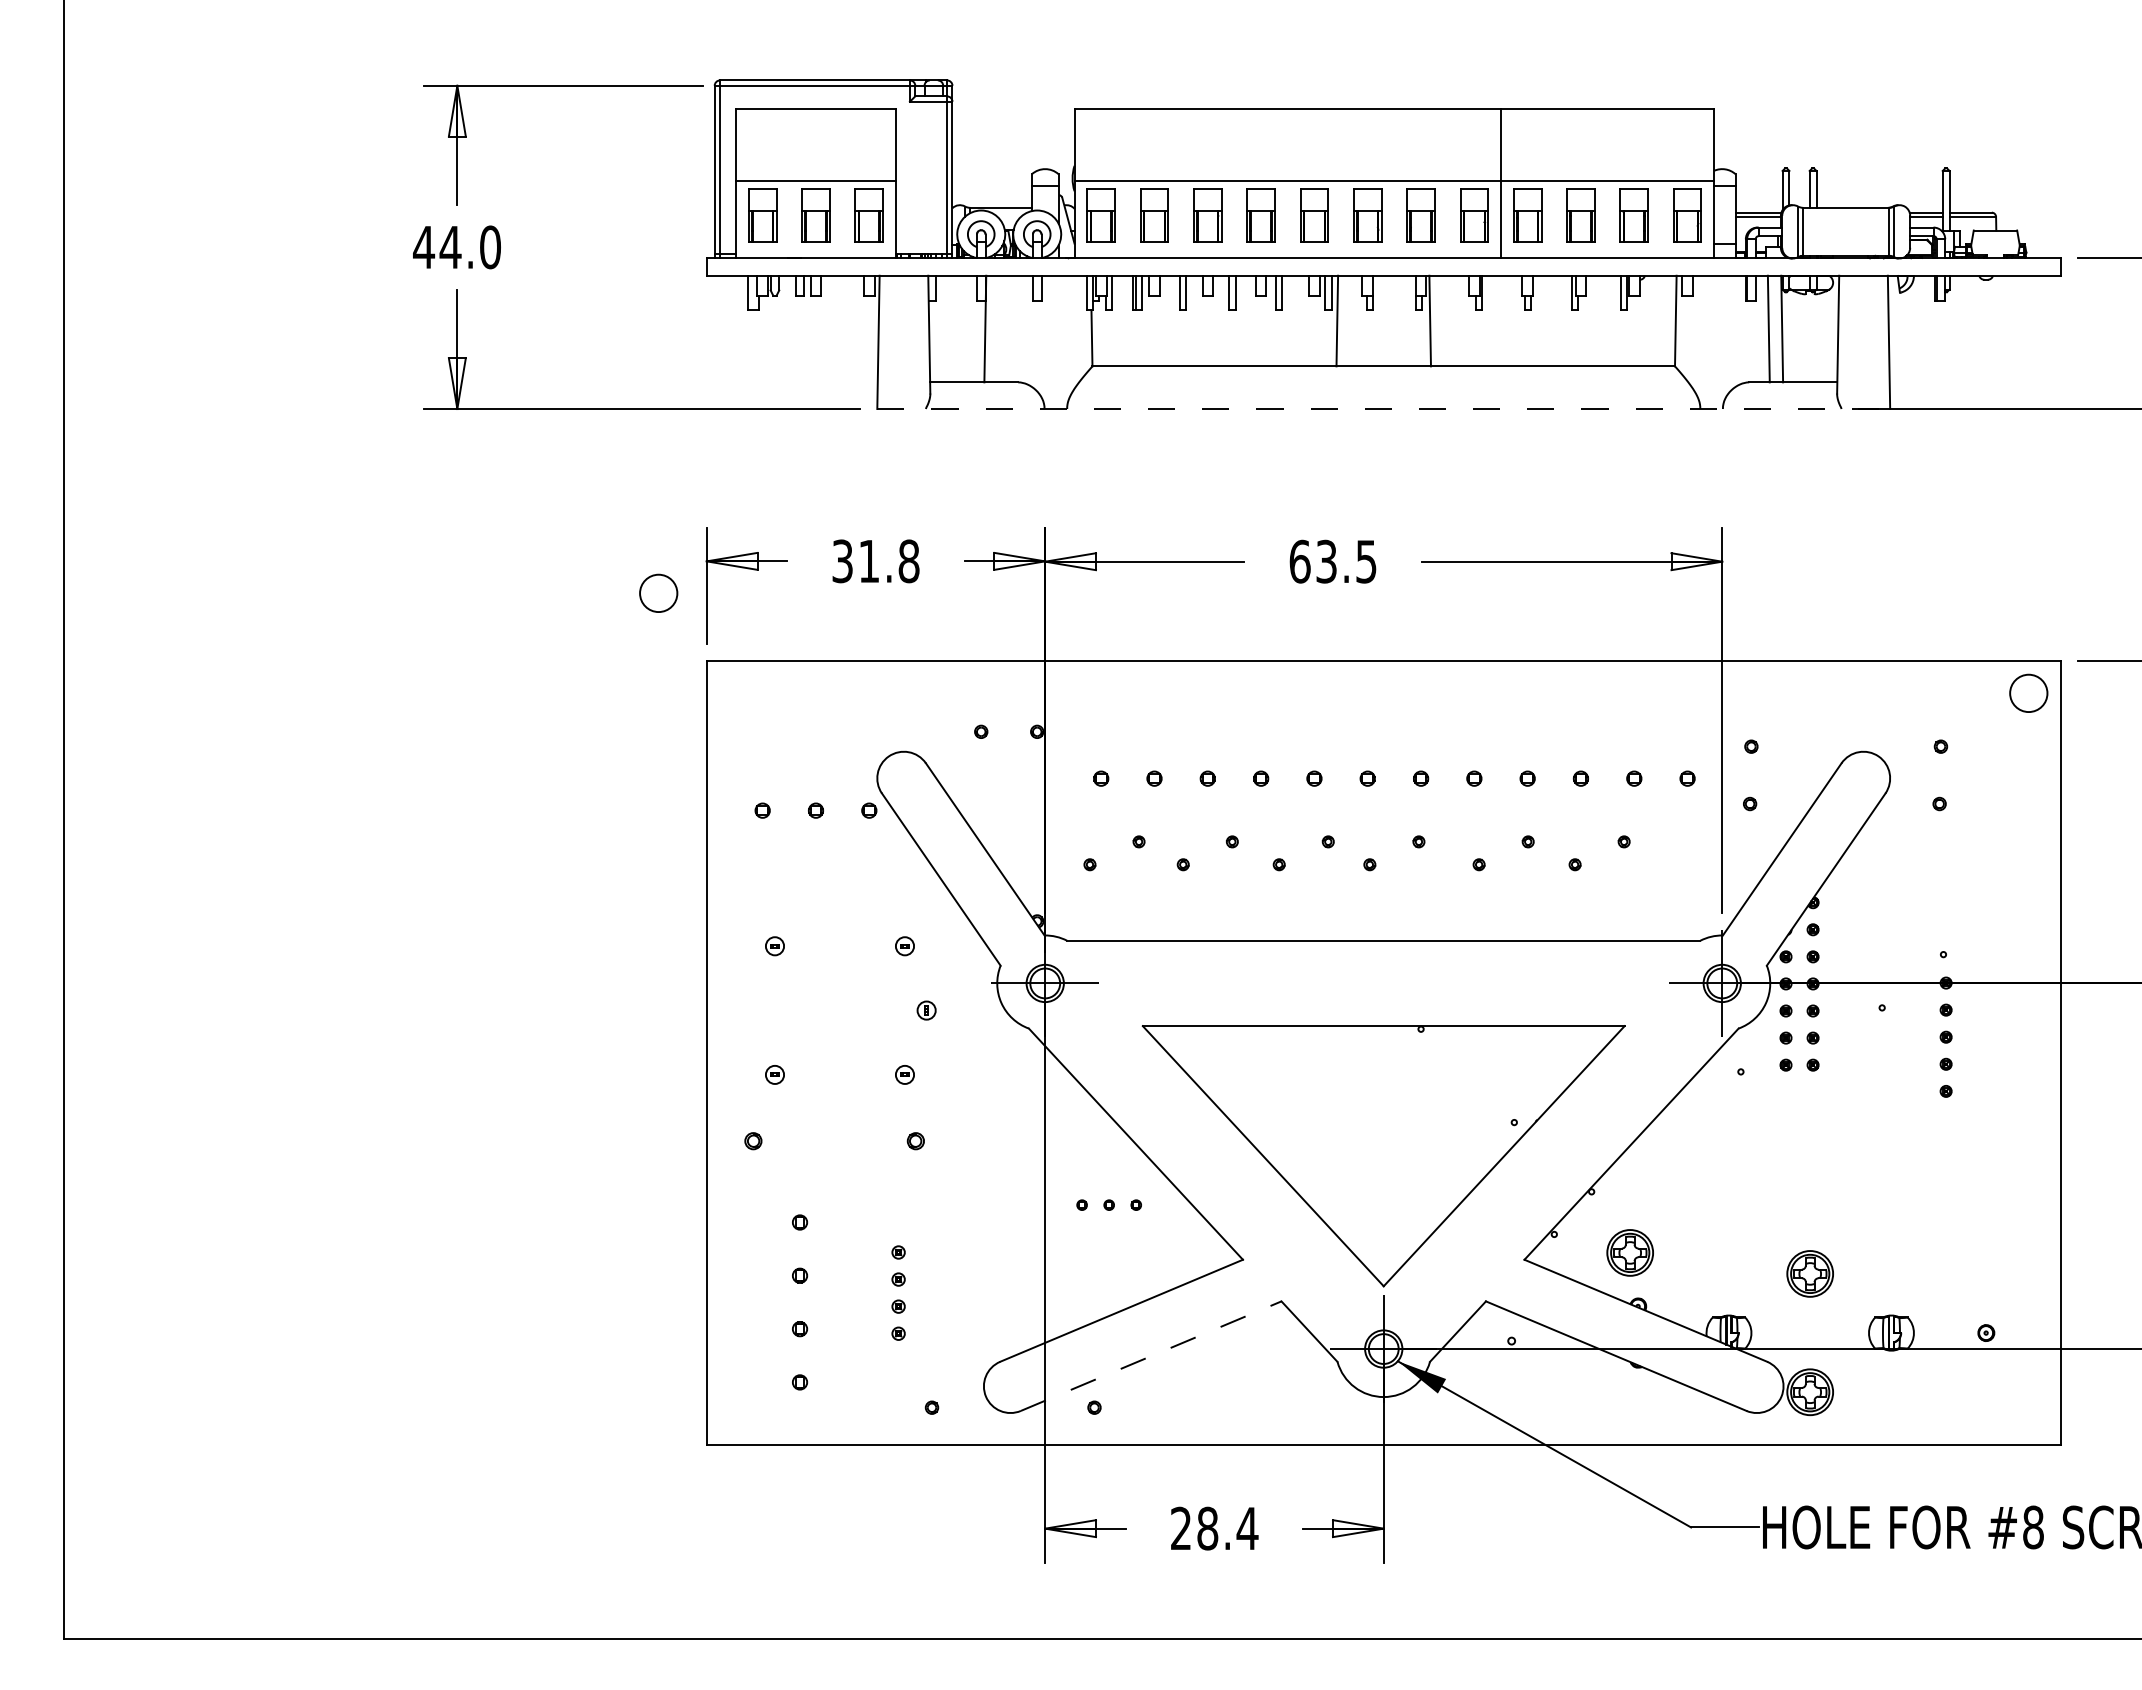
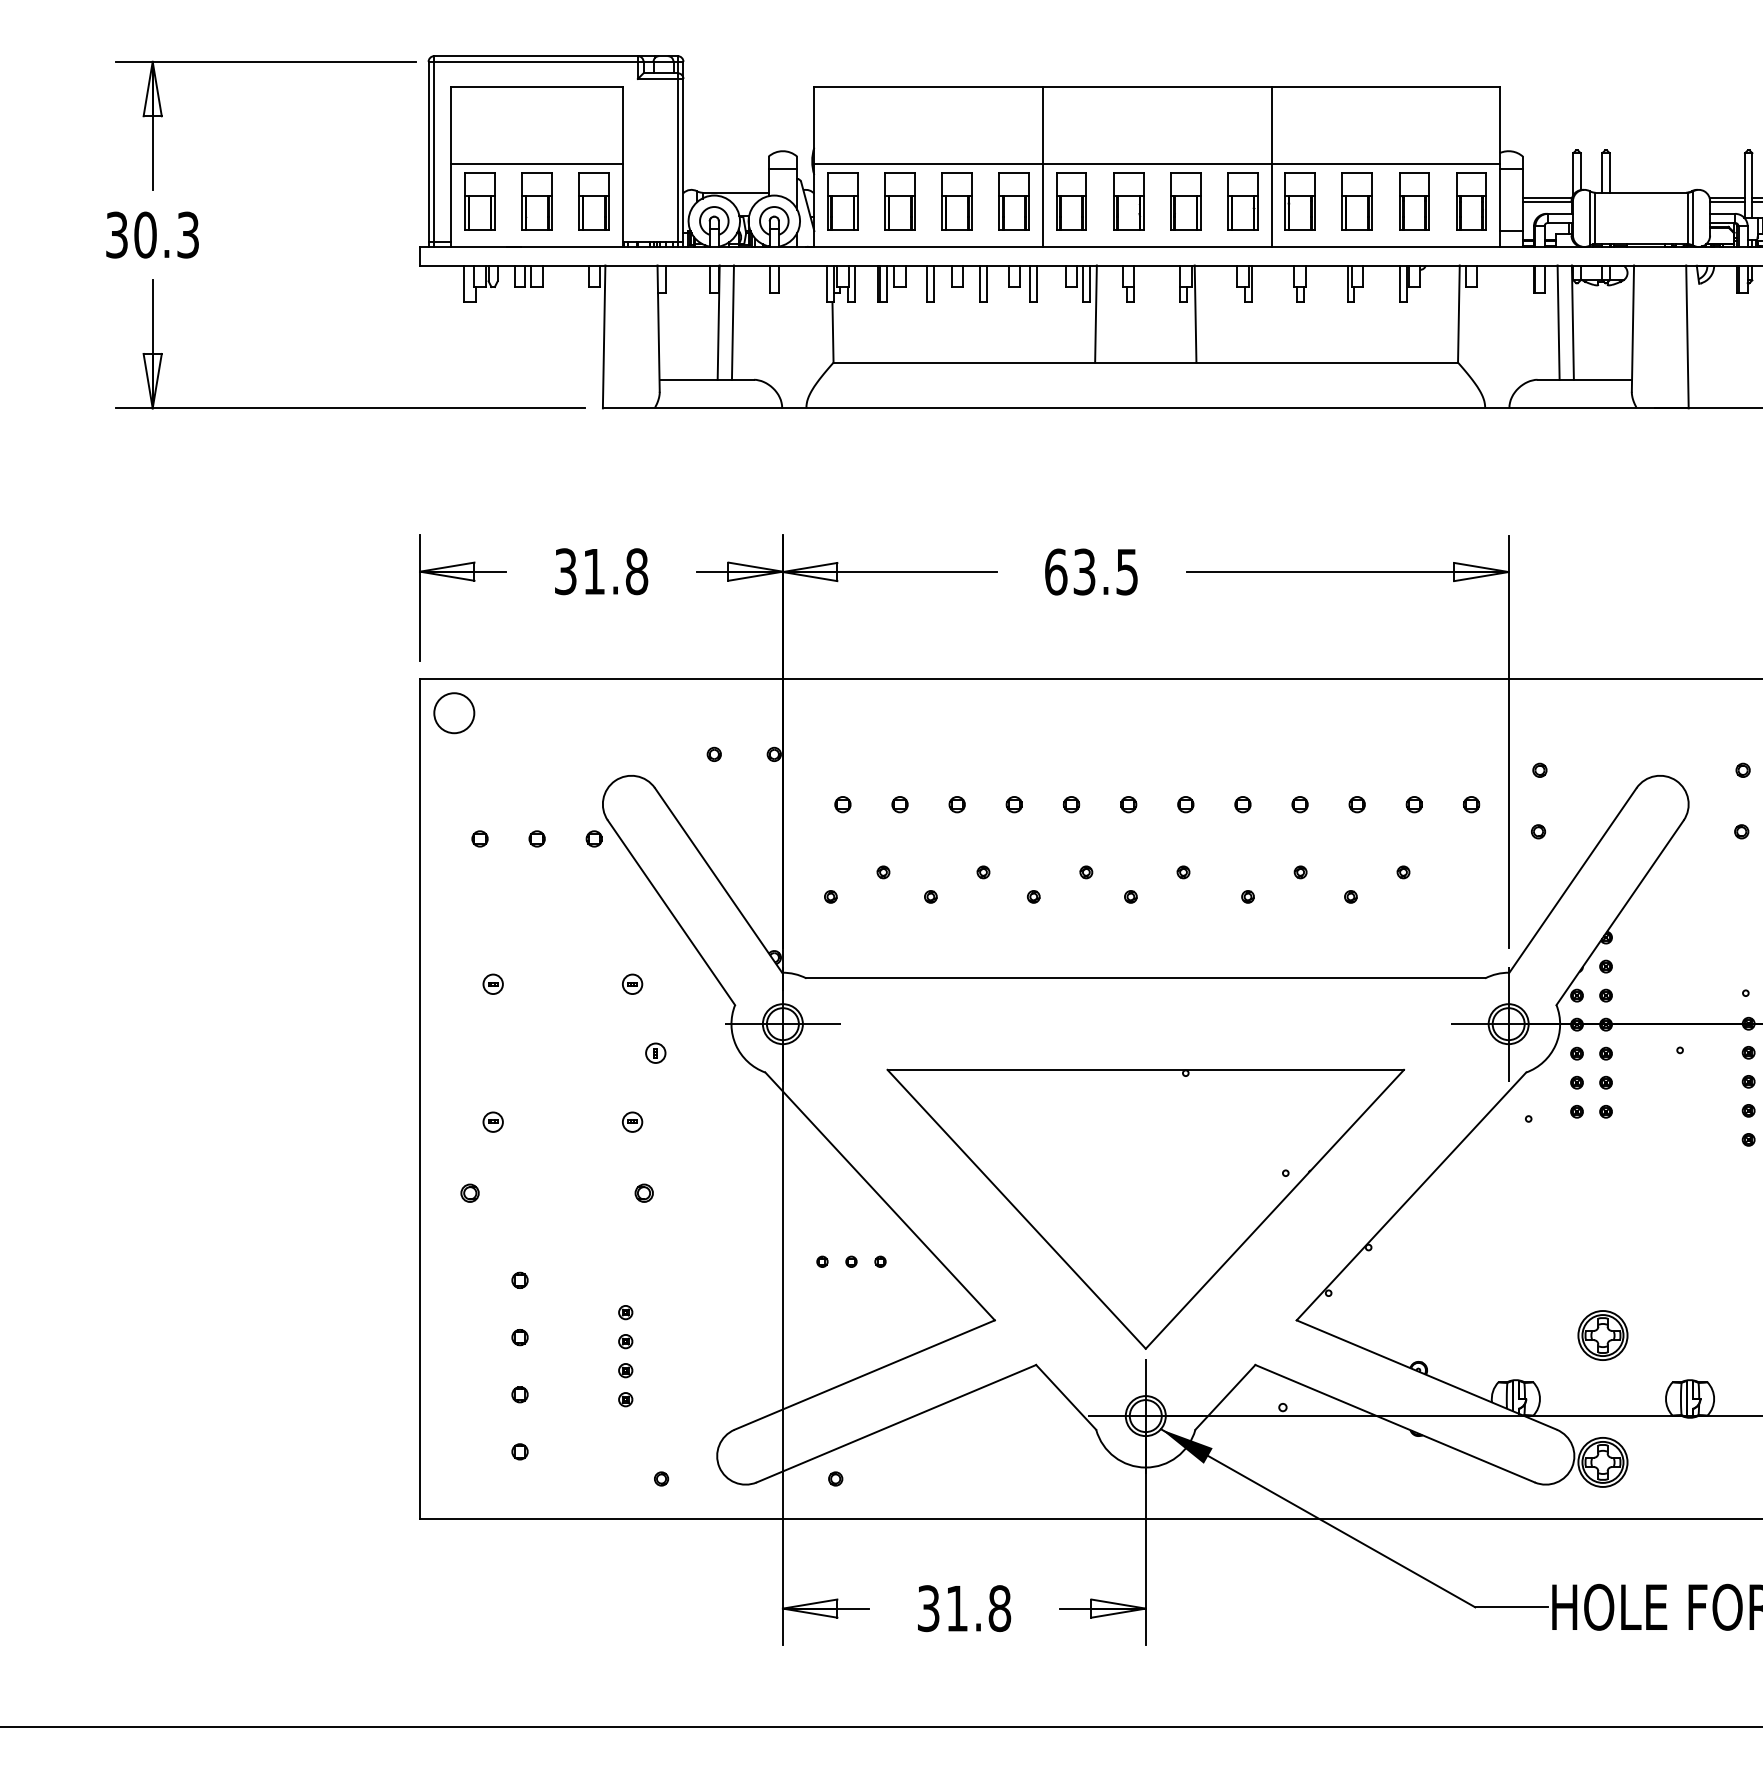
line: (1287, 183) -> (1042, 166), added
text: (456, 247) -> (151, 235), 44.0 -> 30.3
line: (998, 328) -> (732, 322), added
line: (1384, 409) -> (1146, 408), dashed -> solid
circle: (658, 592) -> (454, 712), moved
part: (1629, 1252) -> (1409, 1312), removed
line: (1151, 1355) -> (896, 1422), dashed -> solid
text: (1214, 1528) -> (964, 1608), 28.4 -> 31.8

